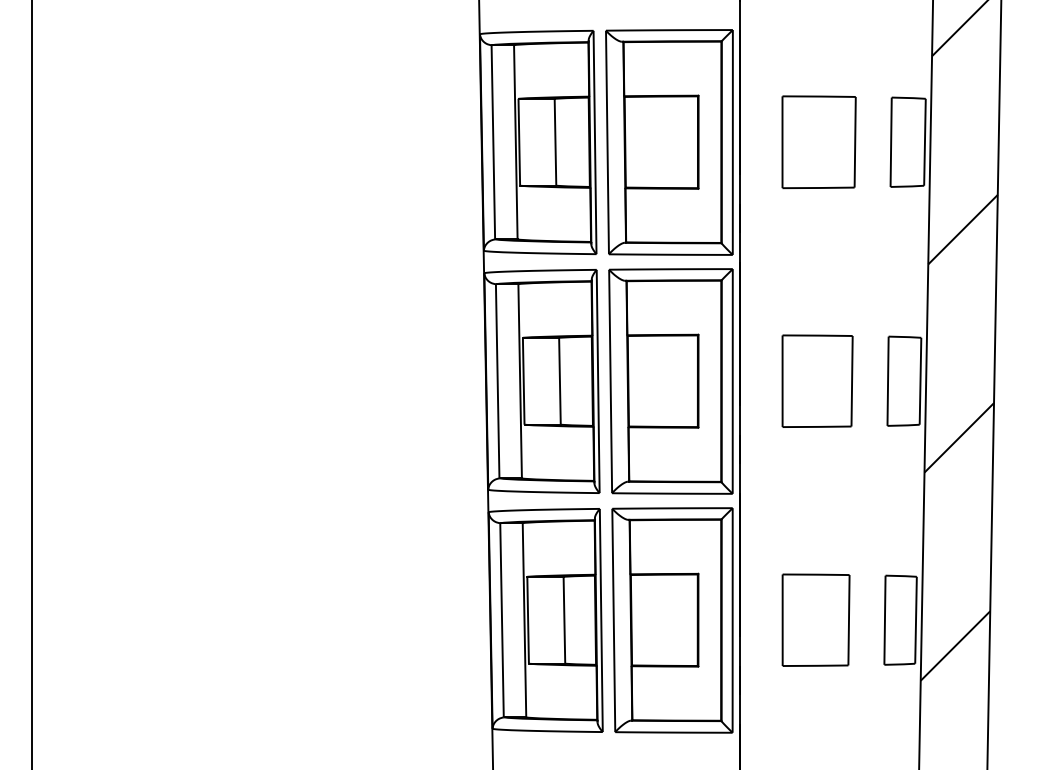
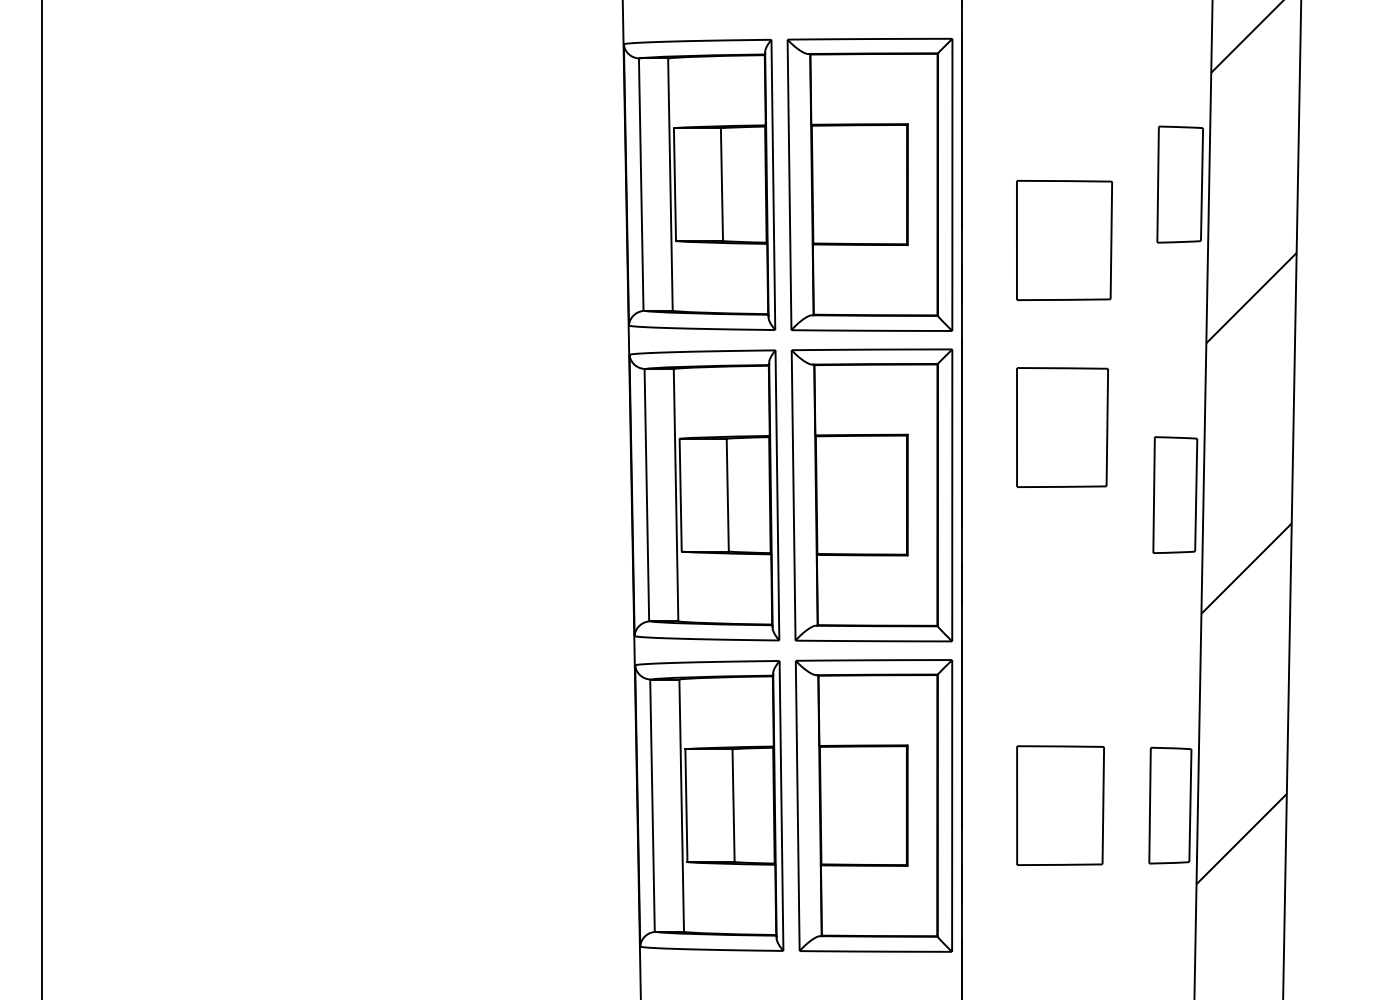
part: (818, 142) -> (1063, 240), moved
part: (817, 380) -> (1062, 426), moved

